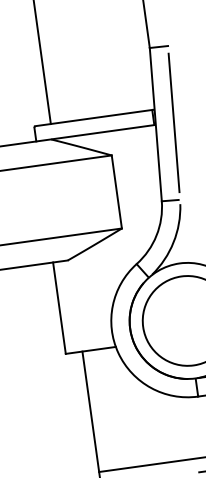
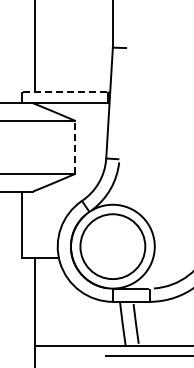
line: (93, 118) -> (65, 92), solid -> dashed
line: (173, 122) -> (122, 103), removed
line: (116, 192) -> (74, 147), solid -> dashed

